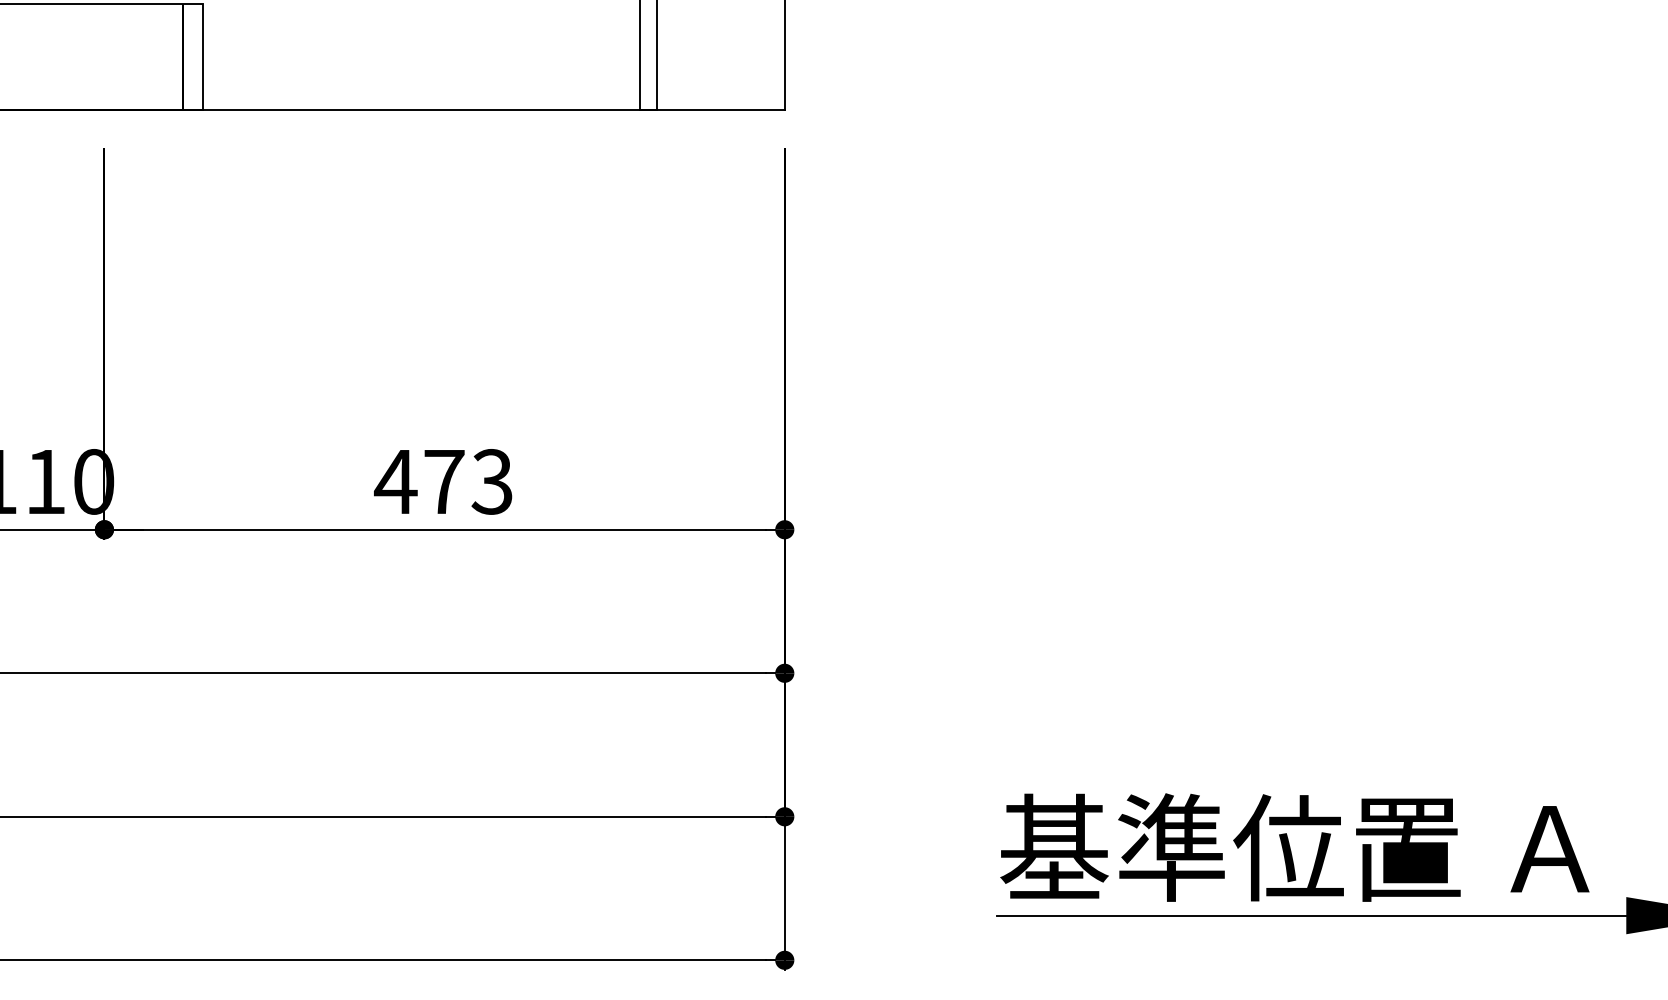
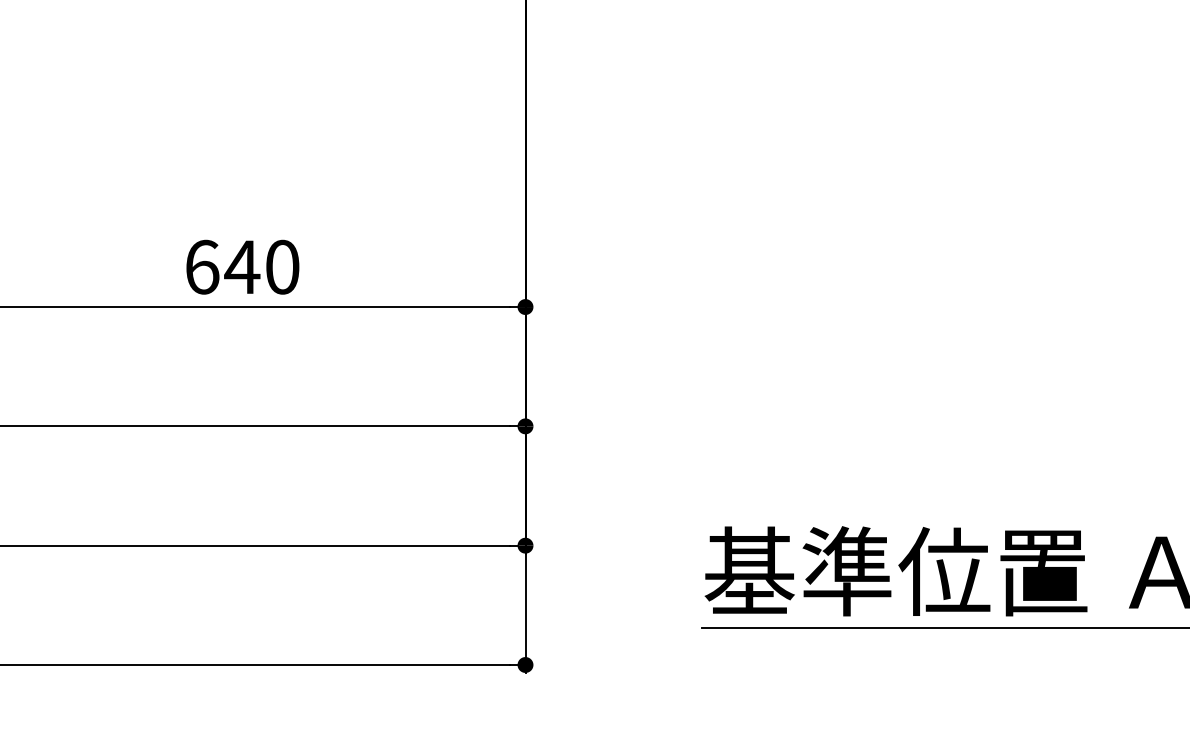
text: (443, 481) -> (241, 266), 473 -> 640

